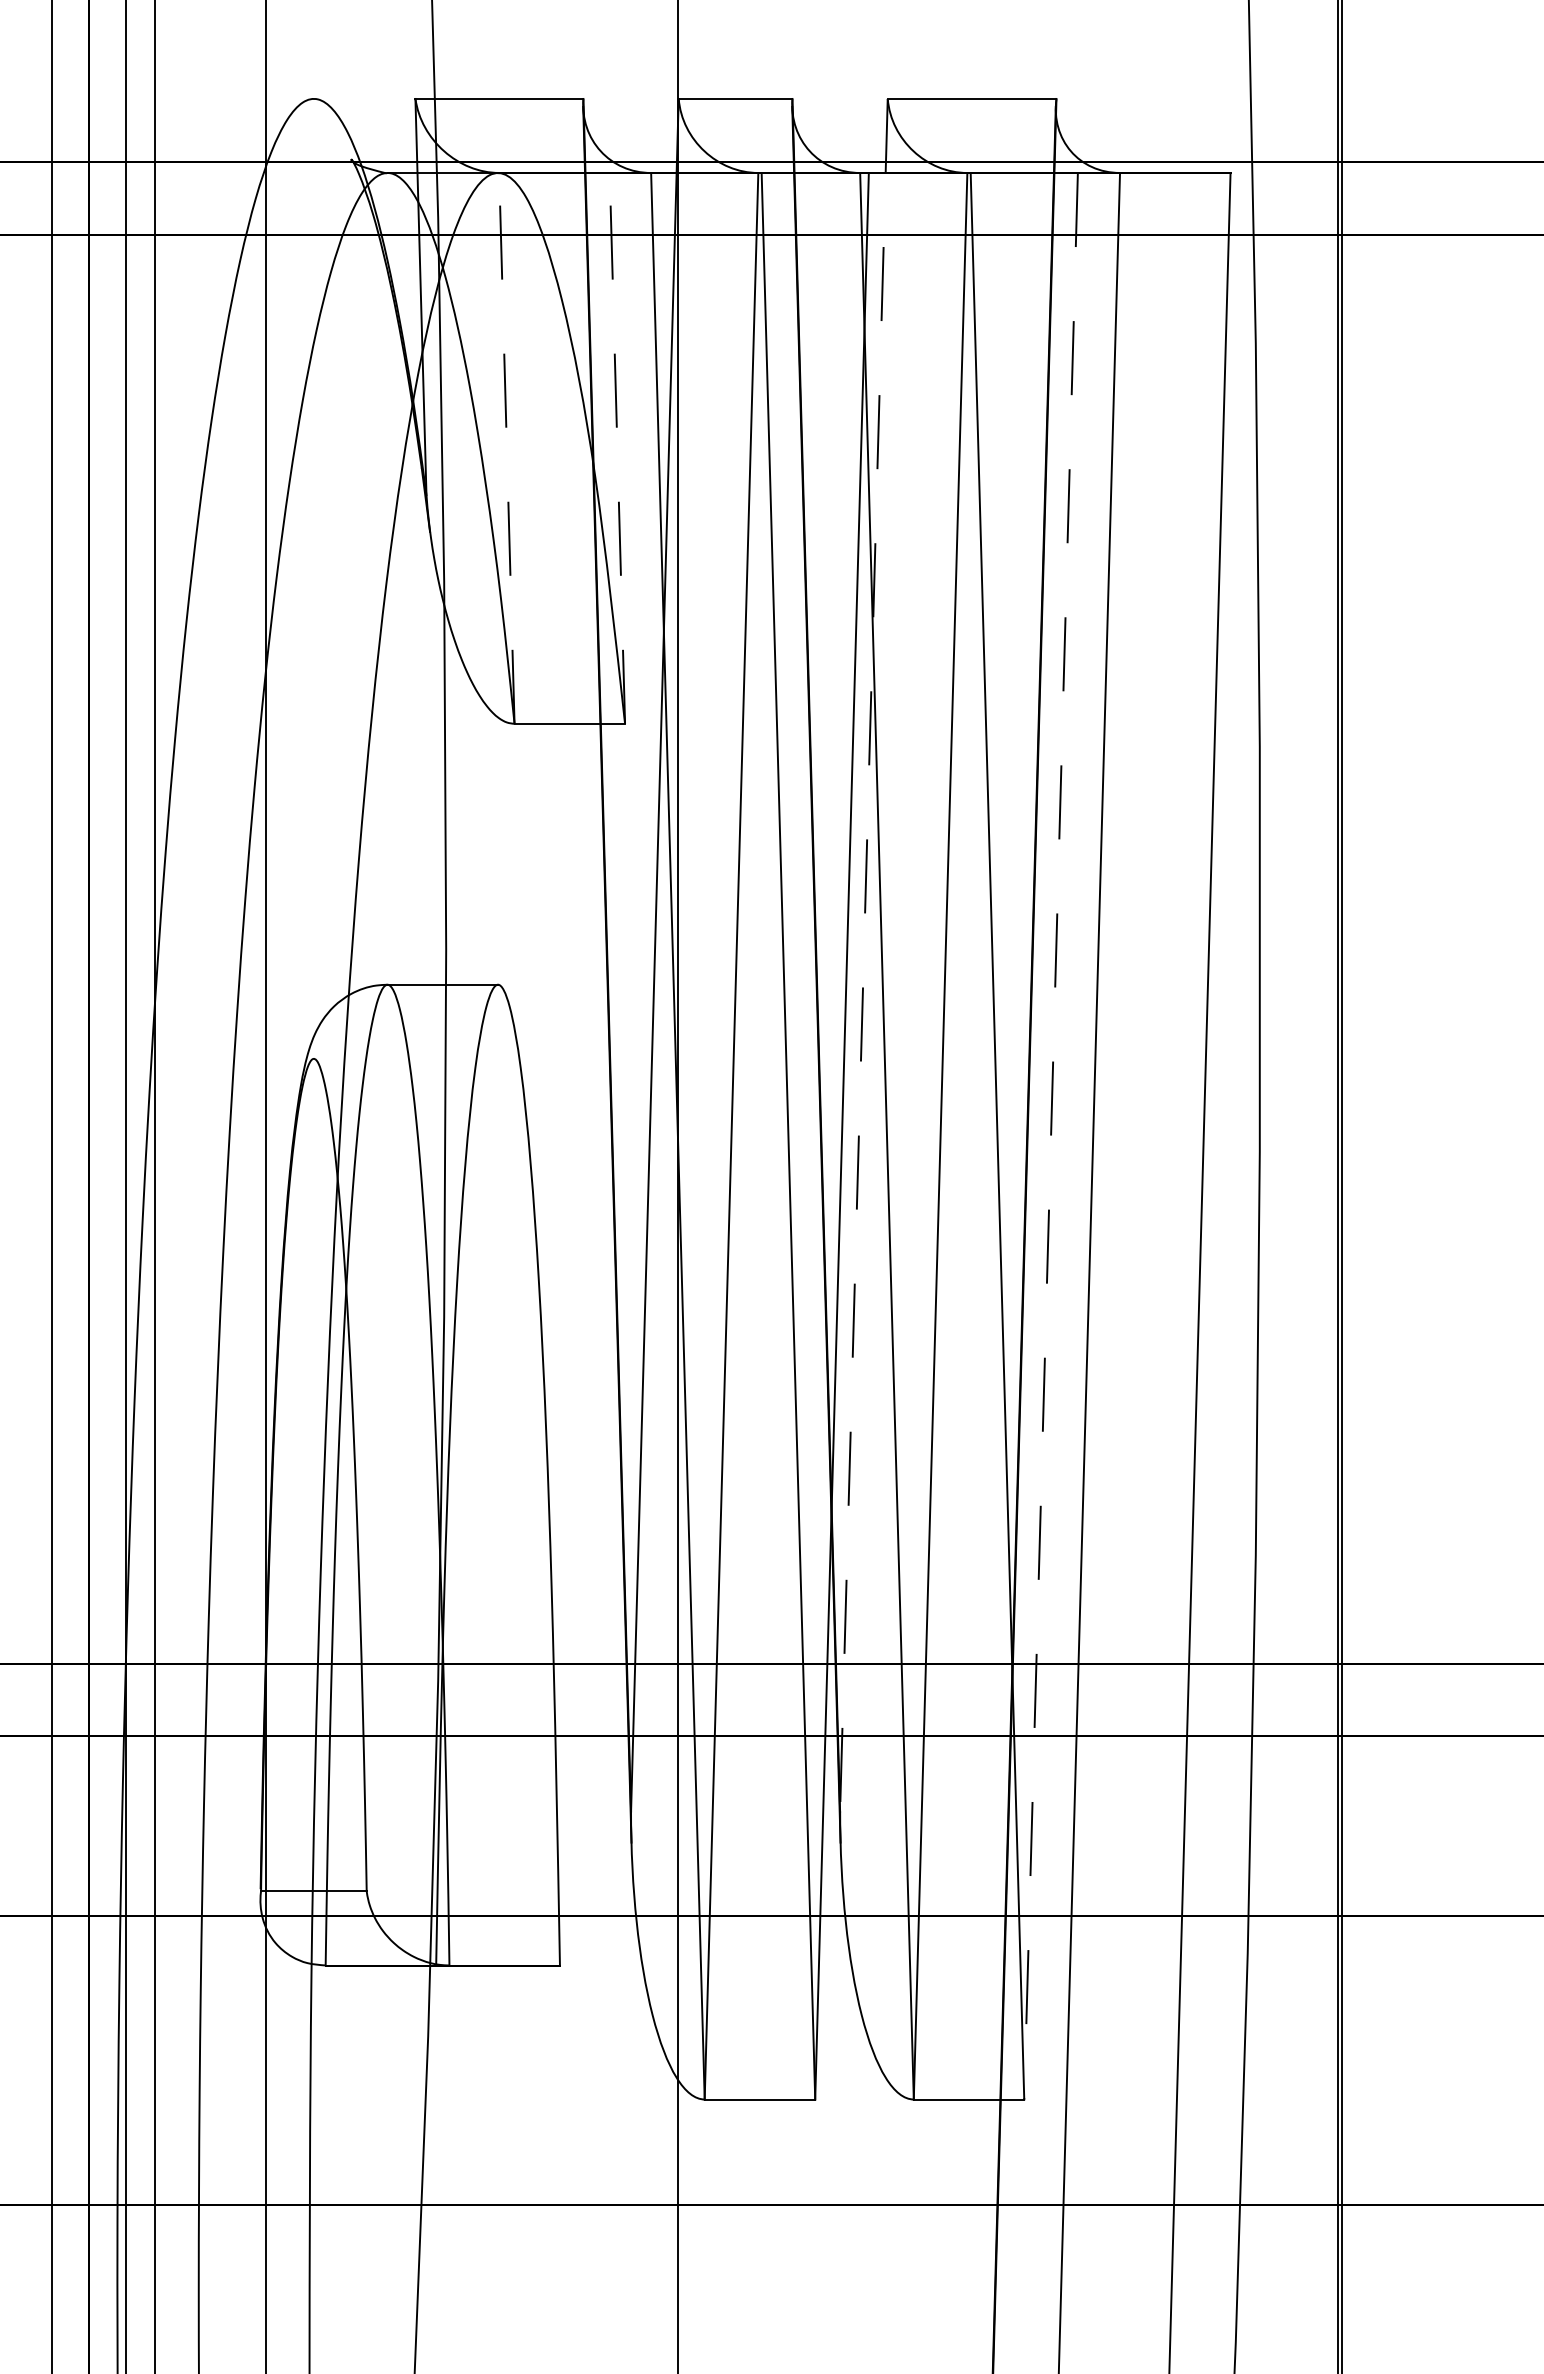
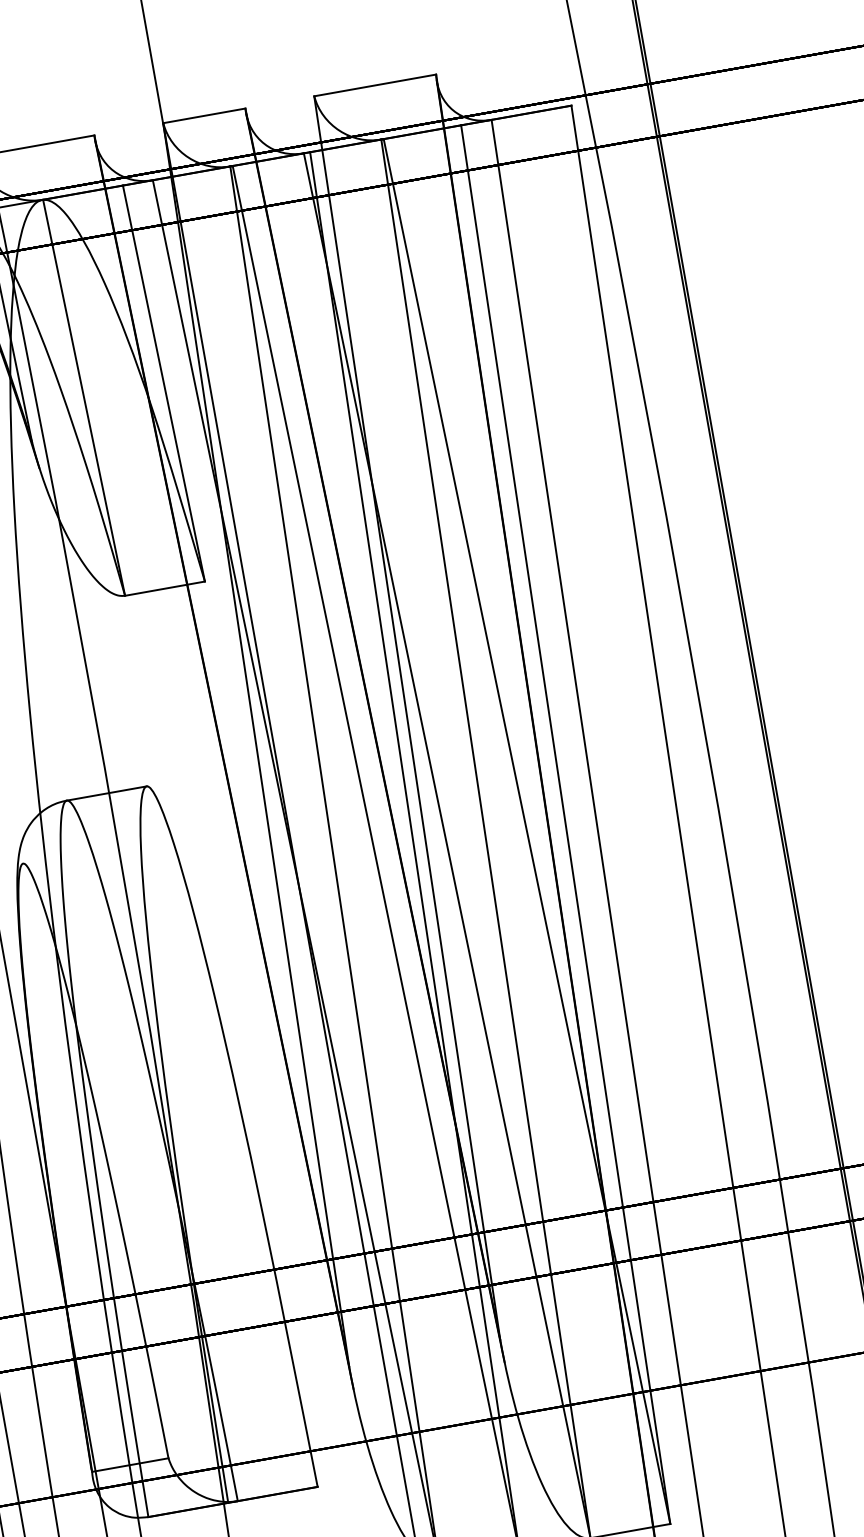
line: (506, 448) -> (83, 397), dashed -> solid
line: (617, 448) -> (164, 383), dashed -> solid
line: (863, 955) -> (406, 718), dashed -> solid
line: (1051, 1136) -> (566, 824), dashed -> solid

